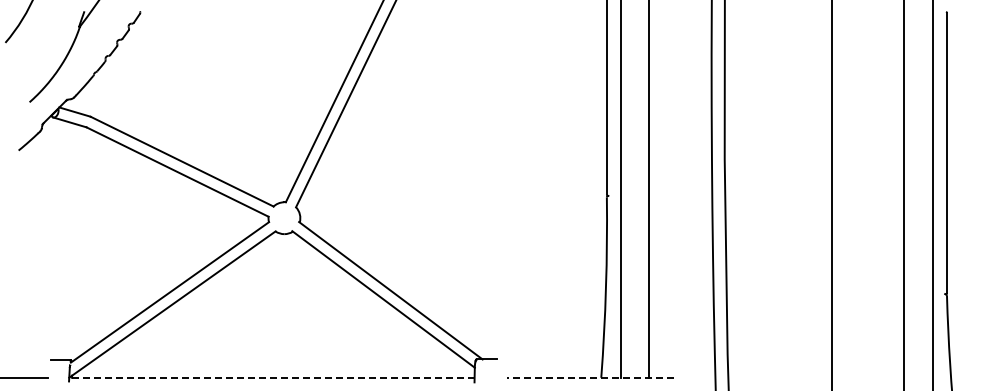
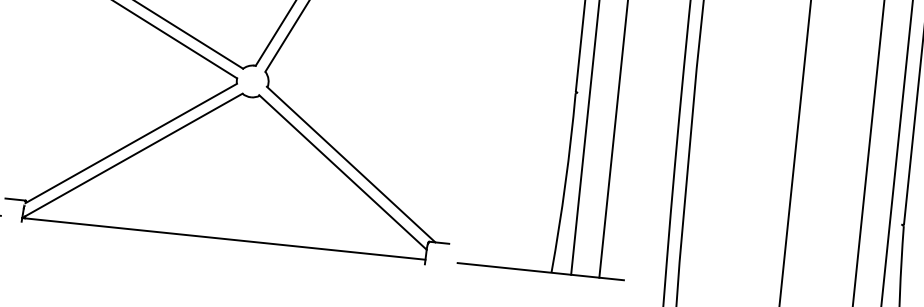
line: (271, 377) -> (223, 238), dashed -> solid
line: (590, 377) -> (540, 271), dashed -> solid

